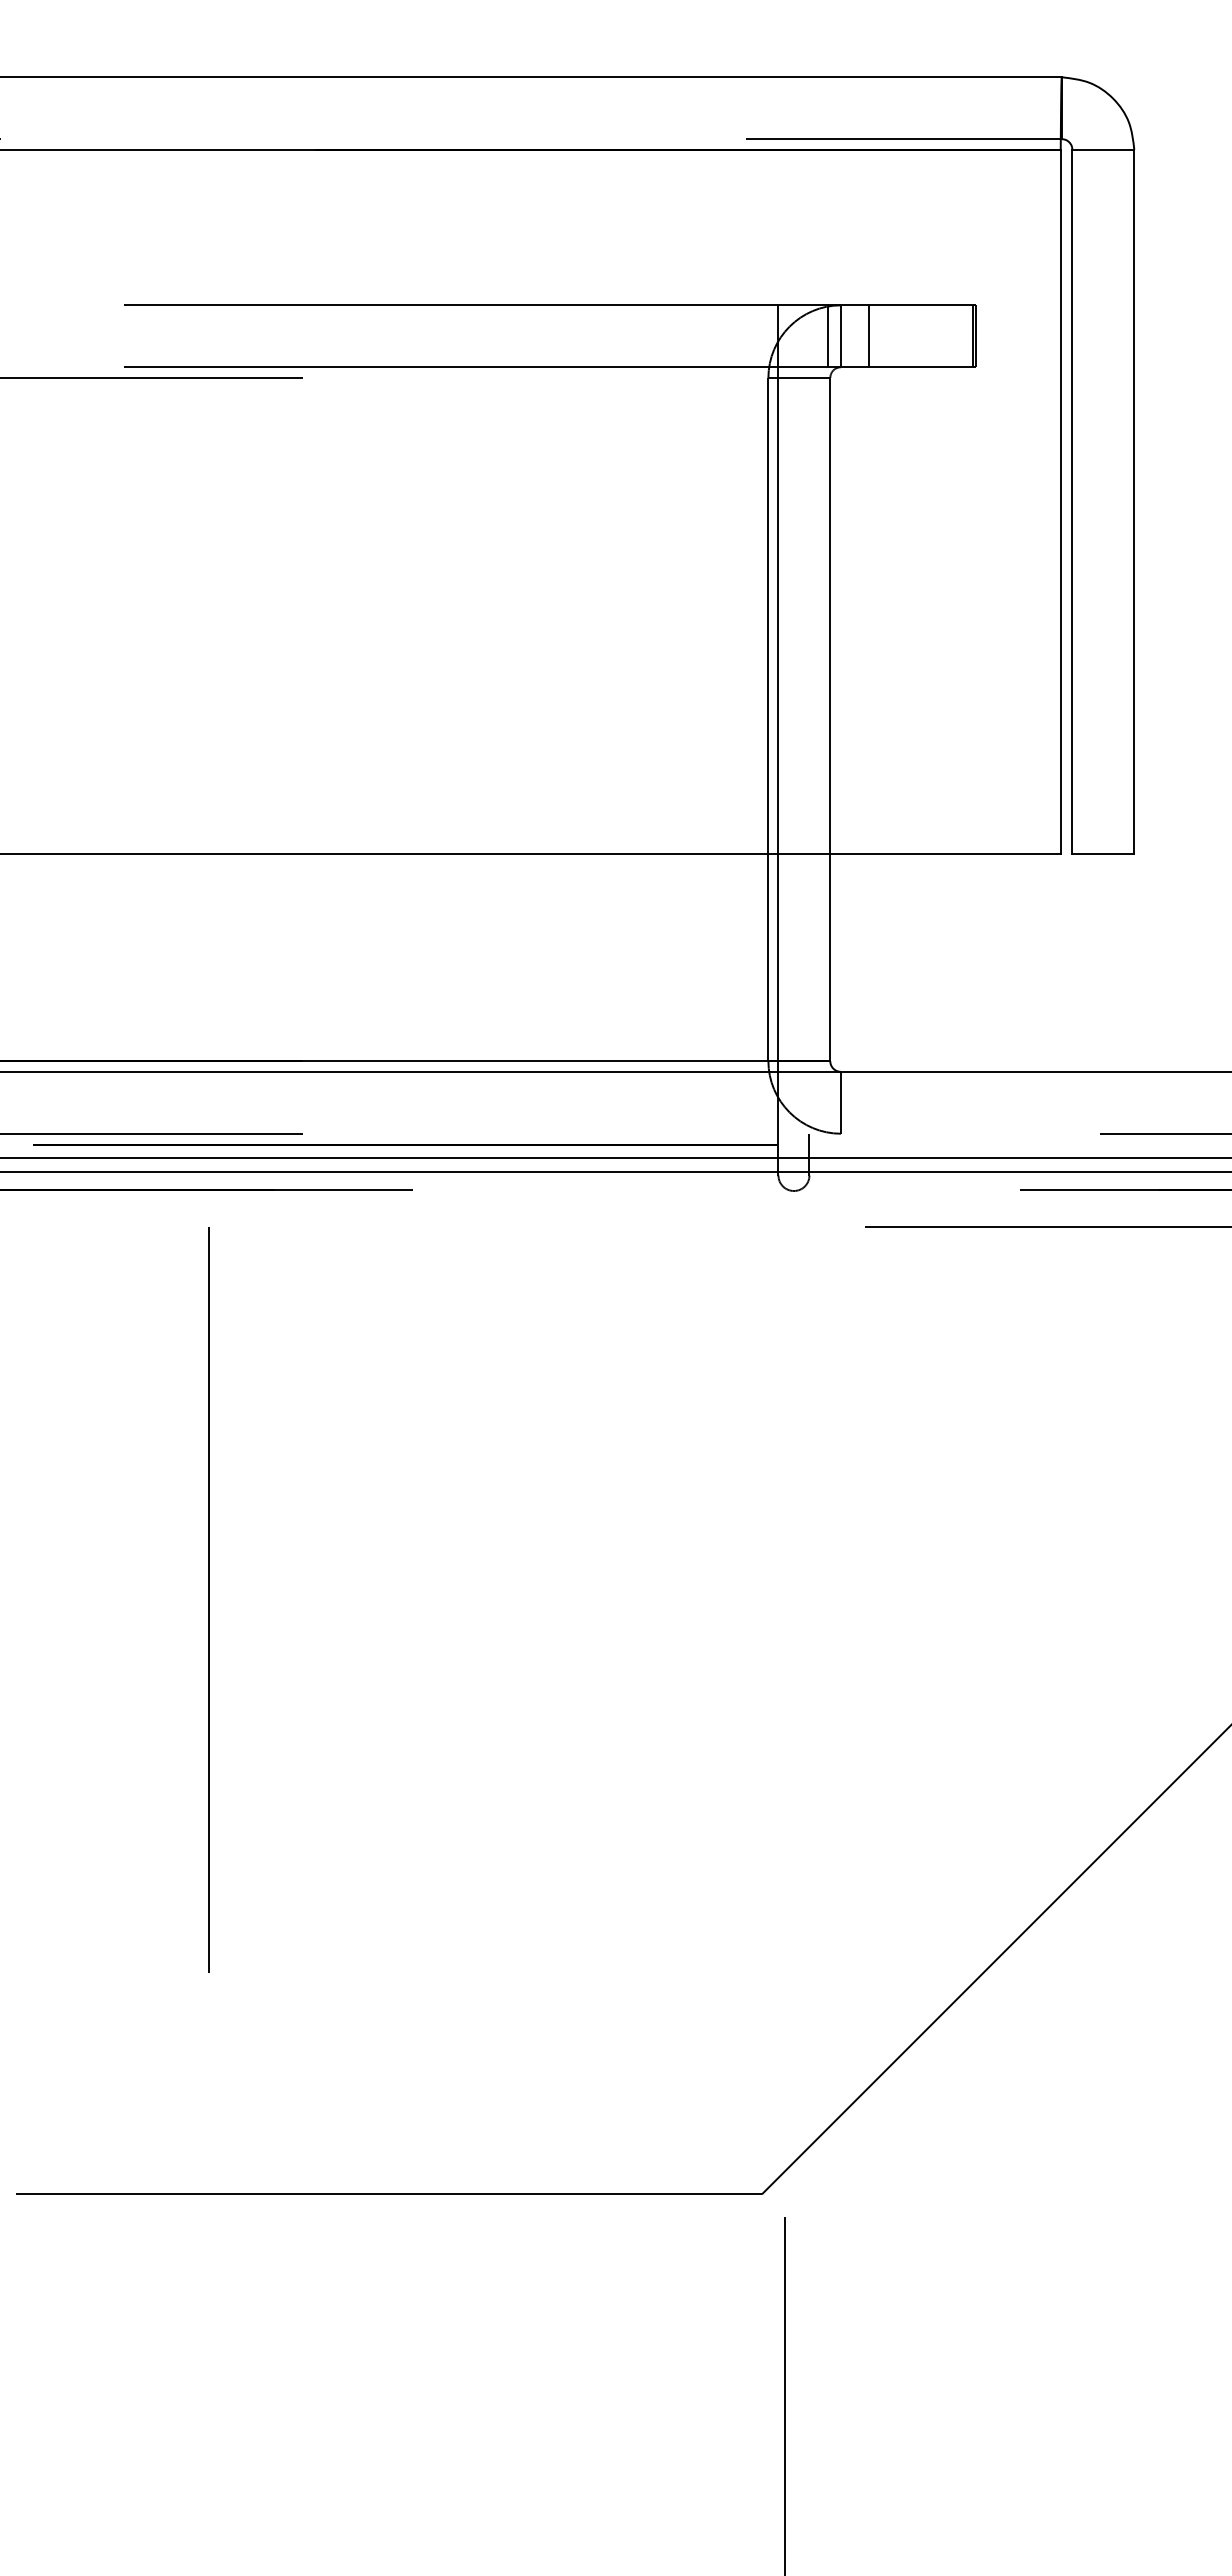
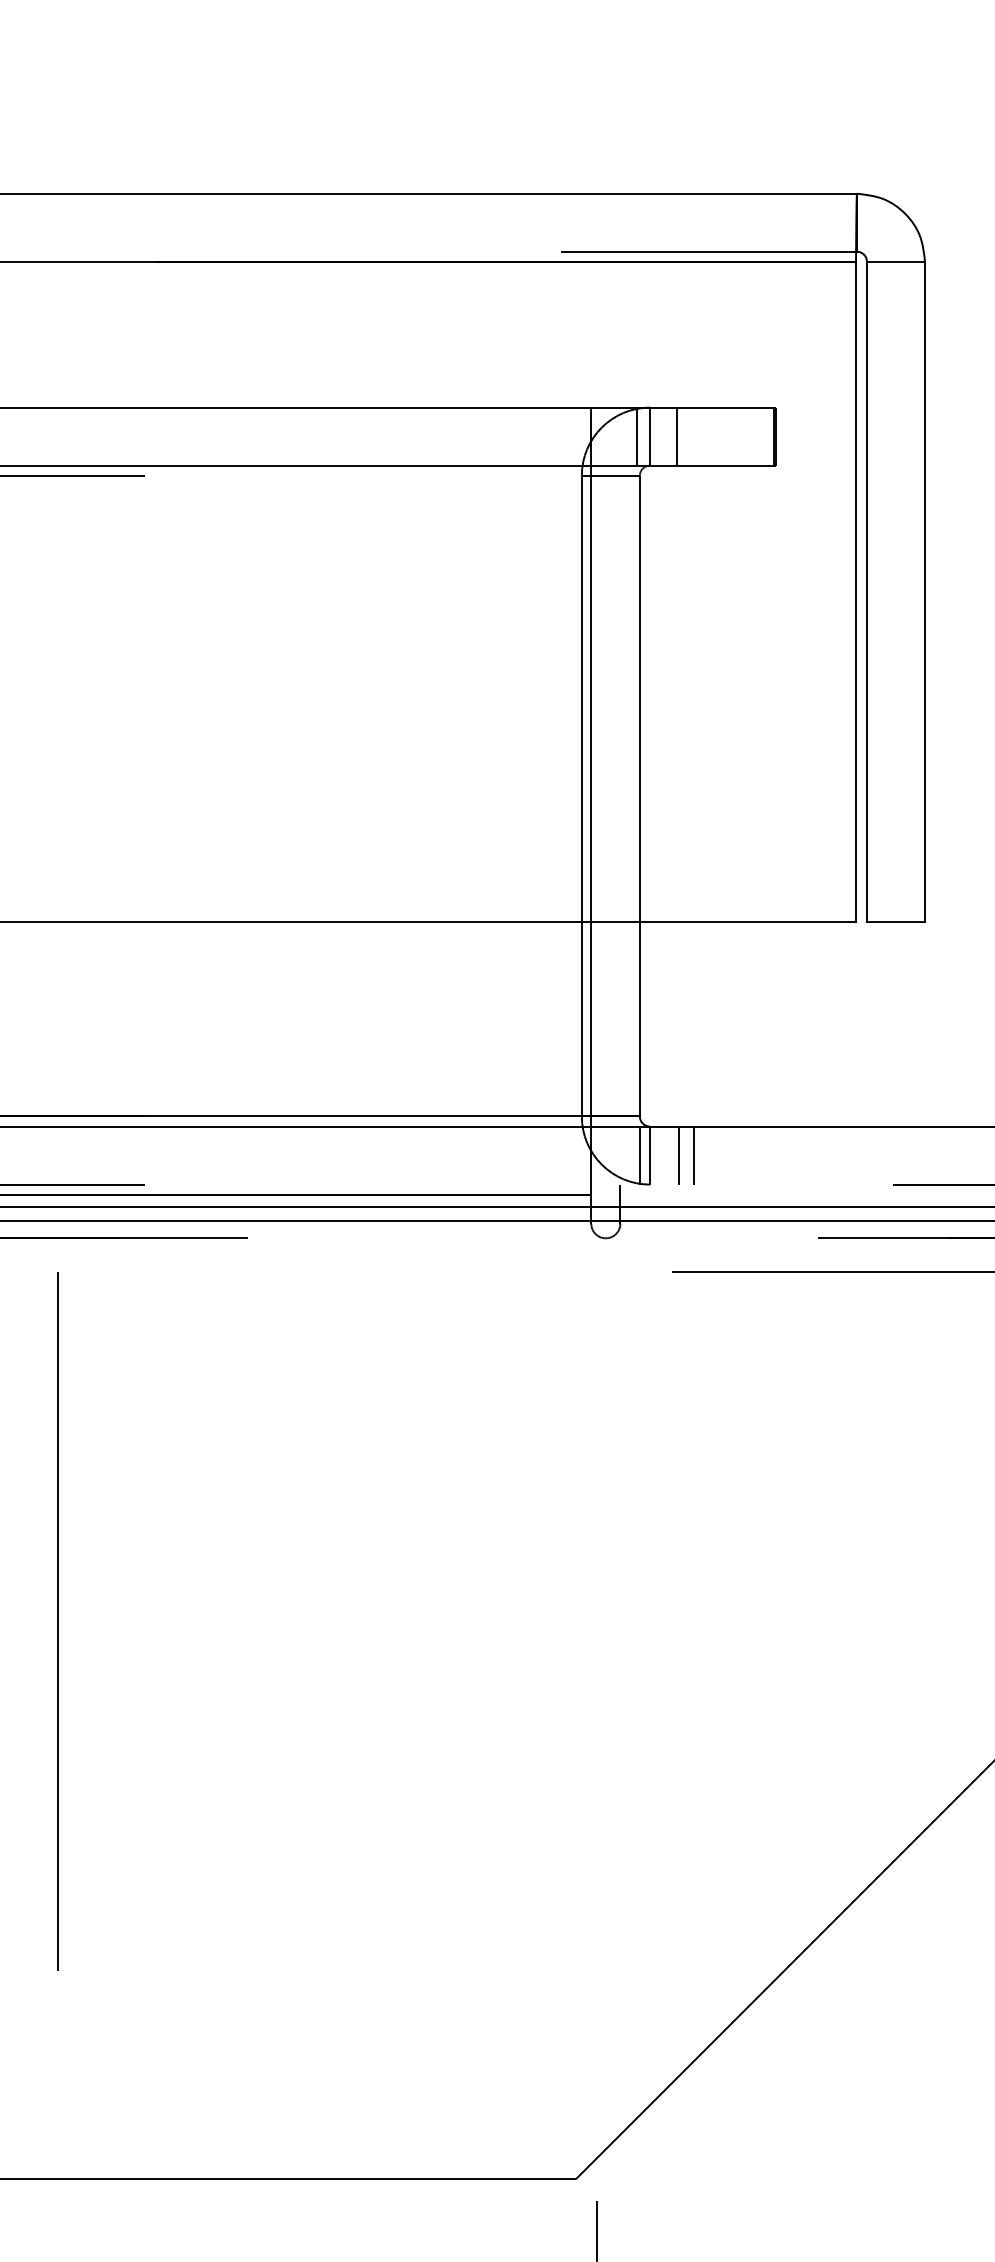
line: (830, 1102) -> (640, 1155), added
line: (871, 1102) -> (678, 1155), added
line: (887, 1102) -> (693, 1155), added

